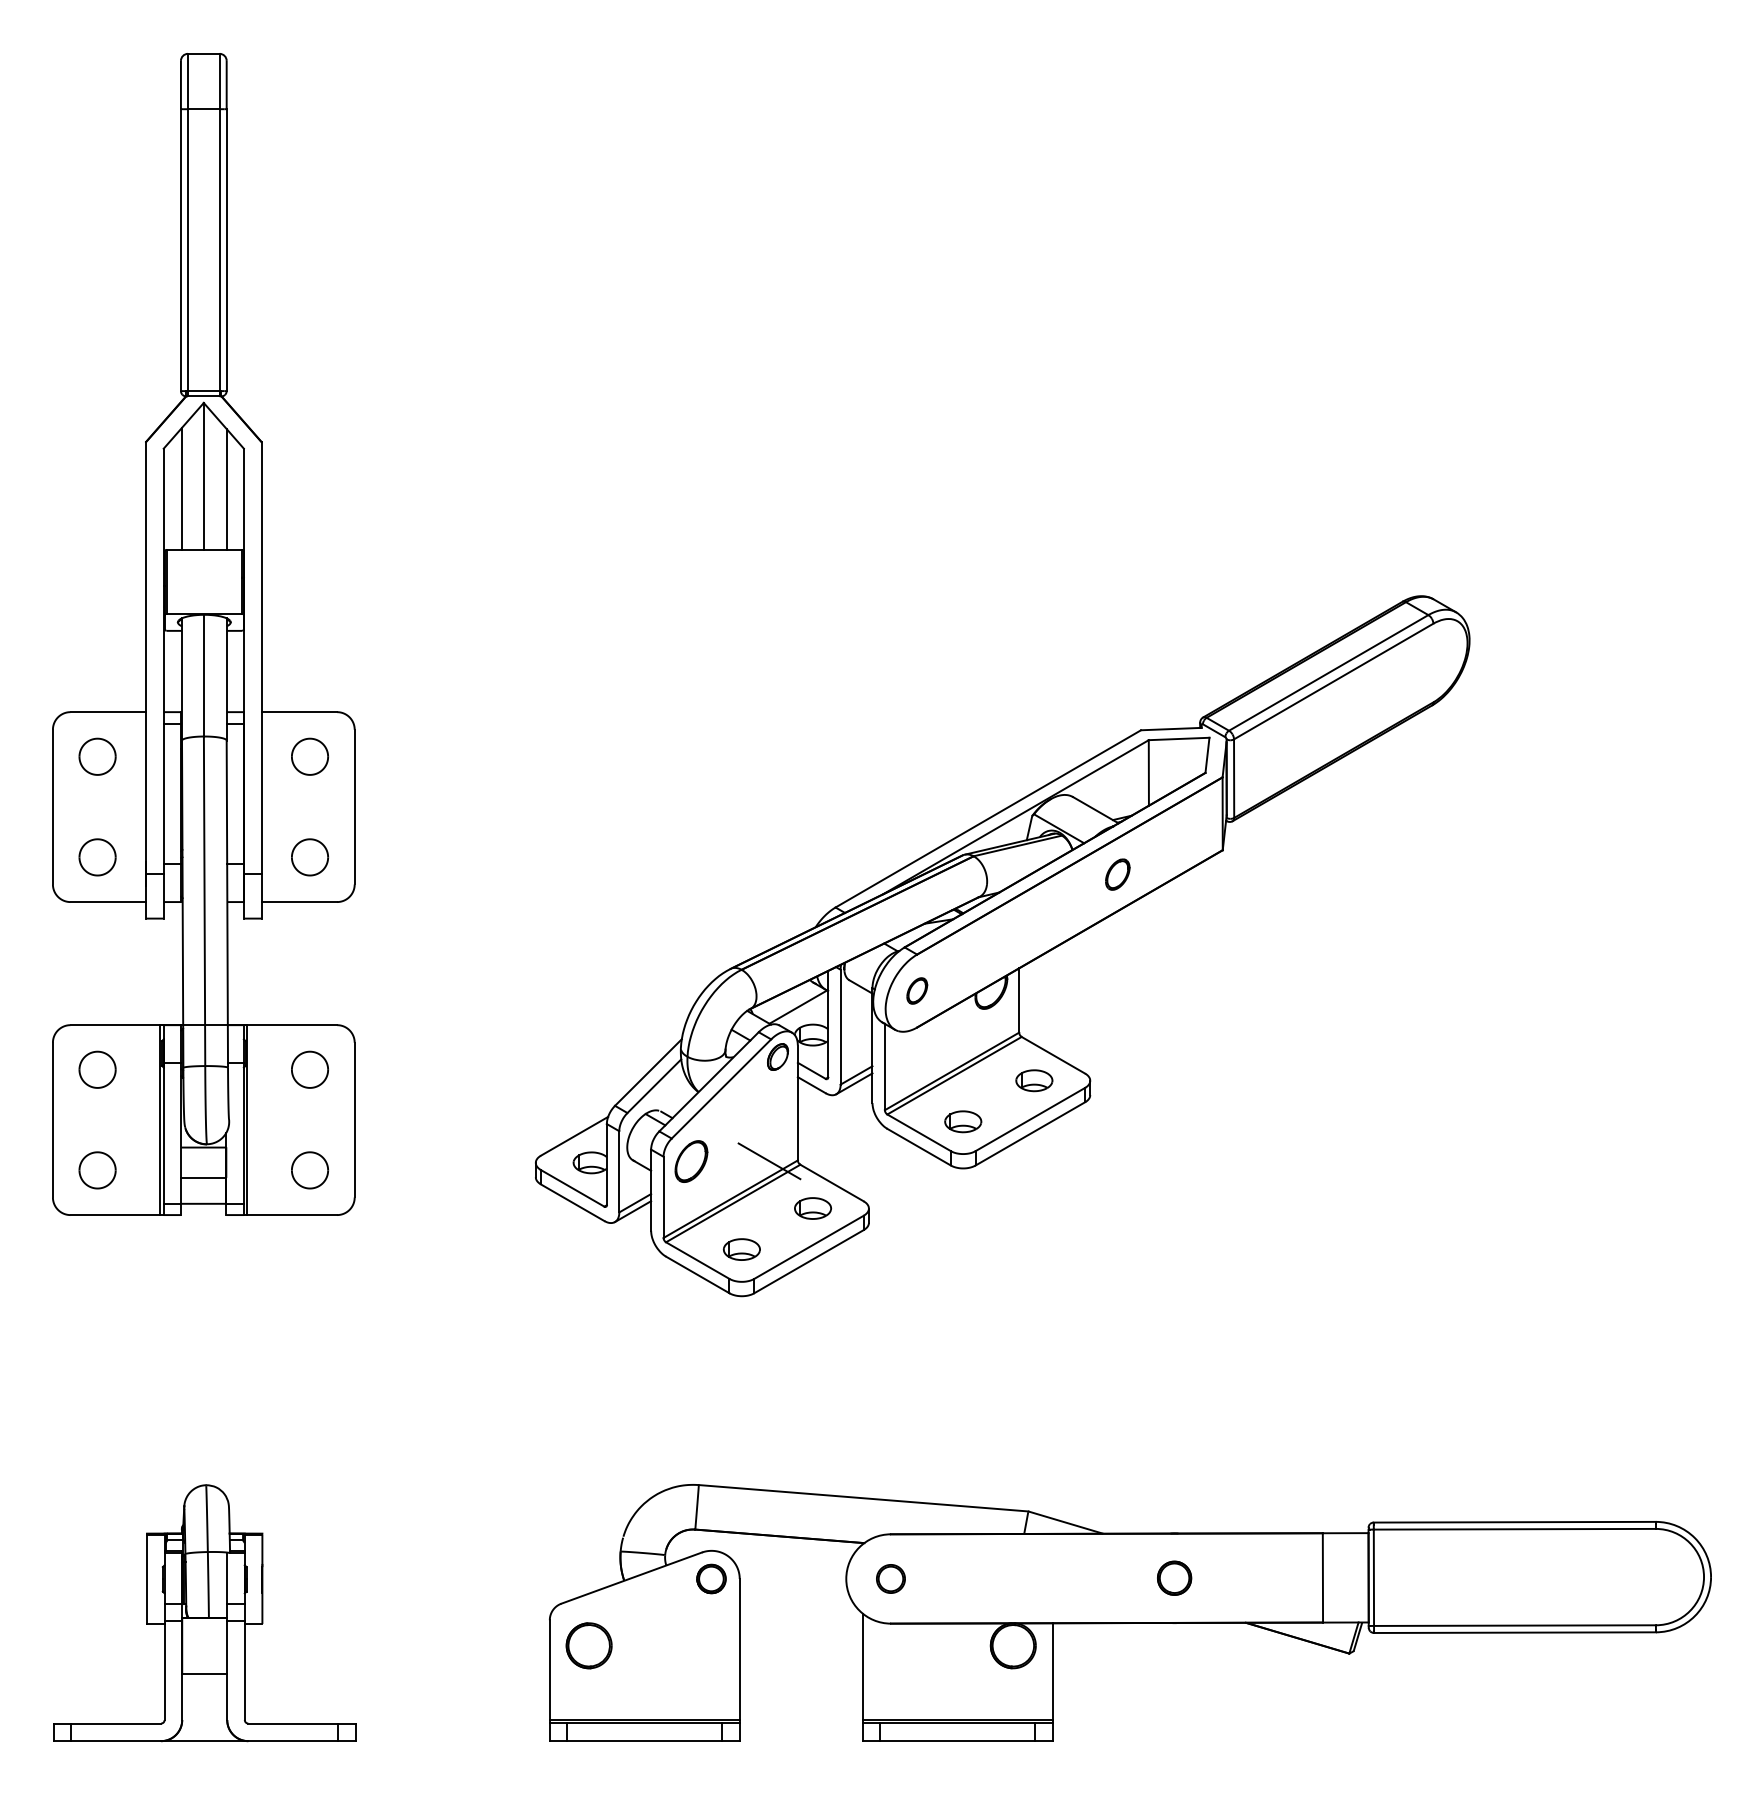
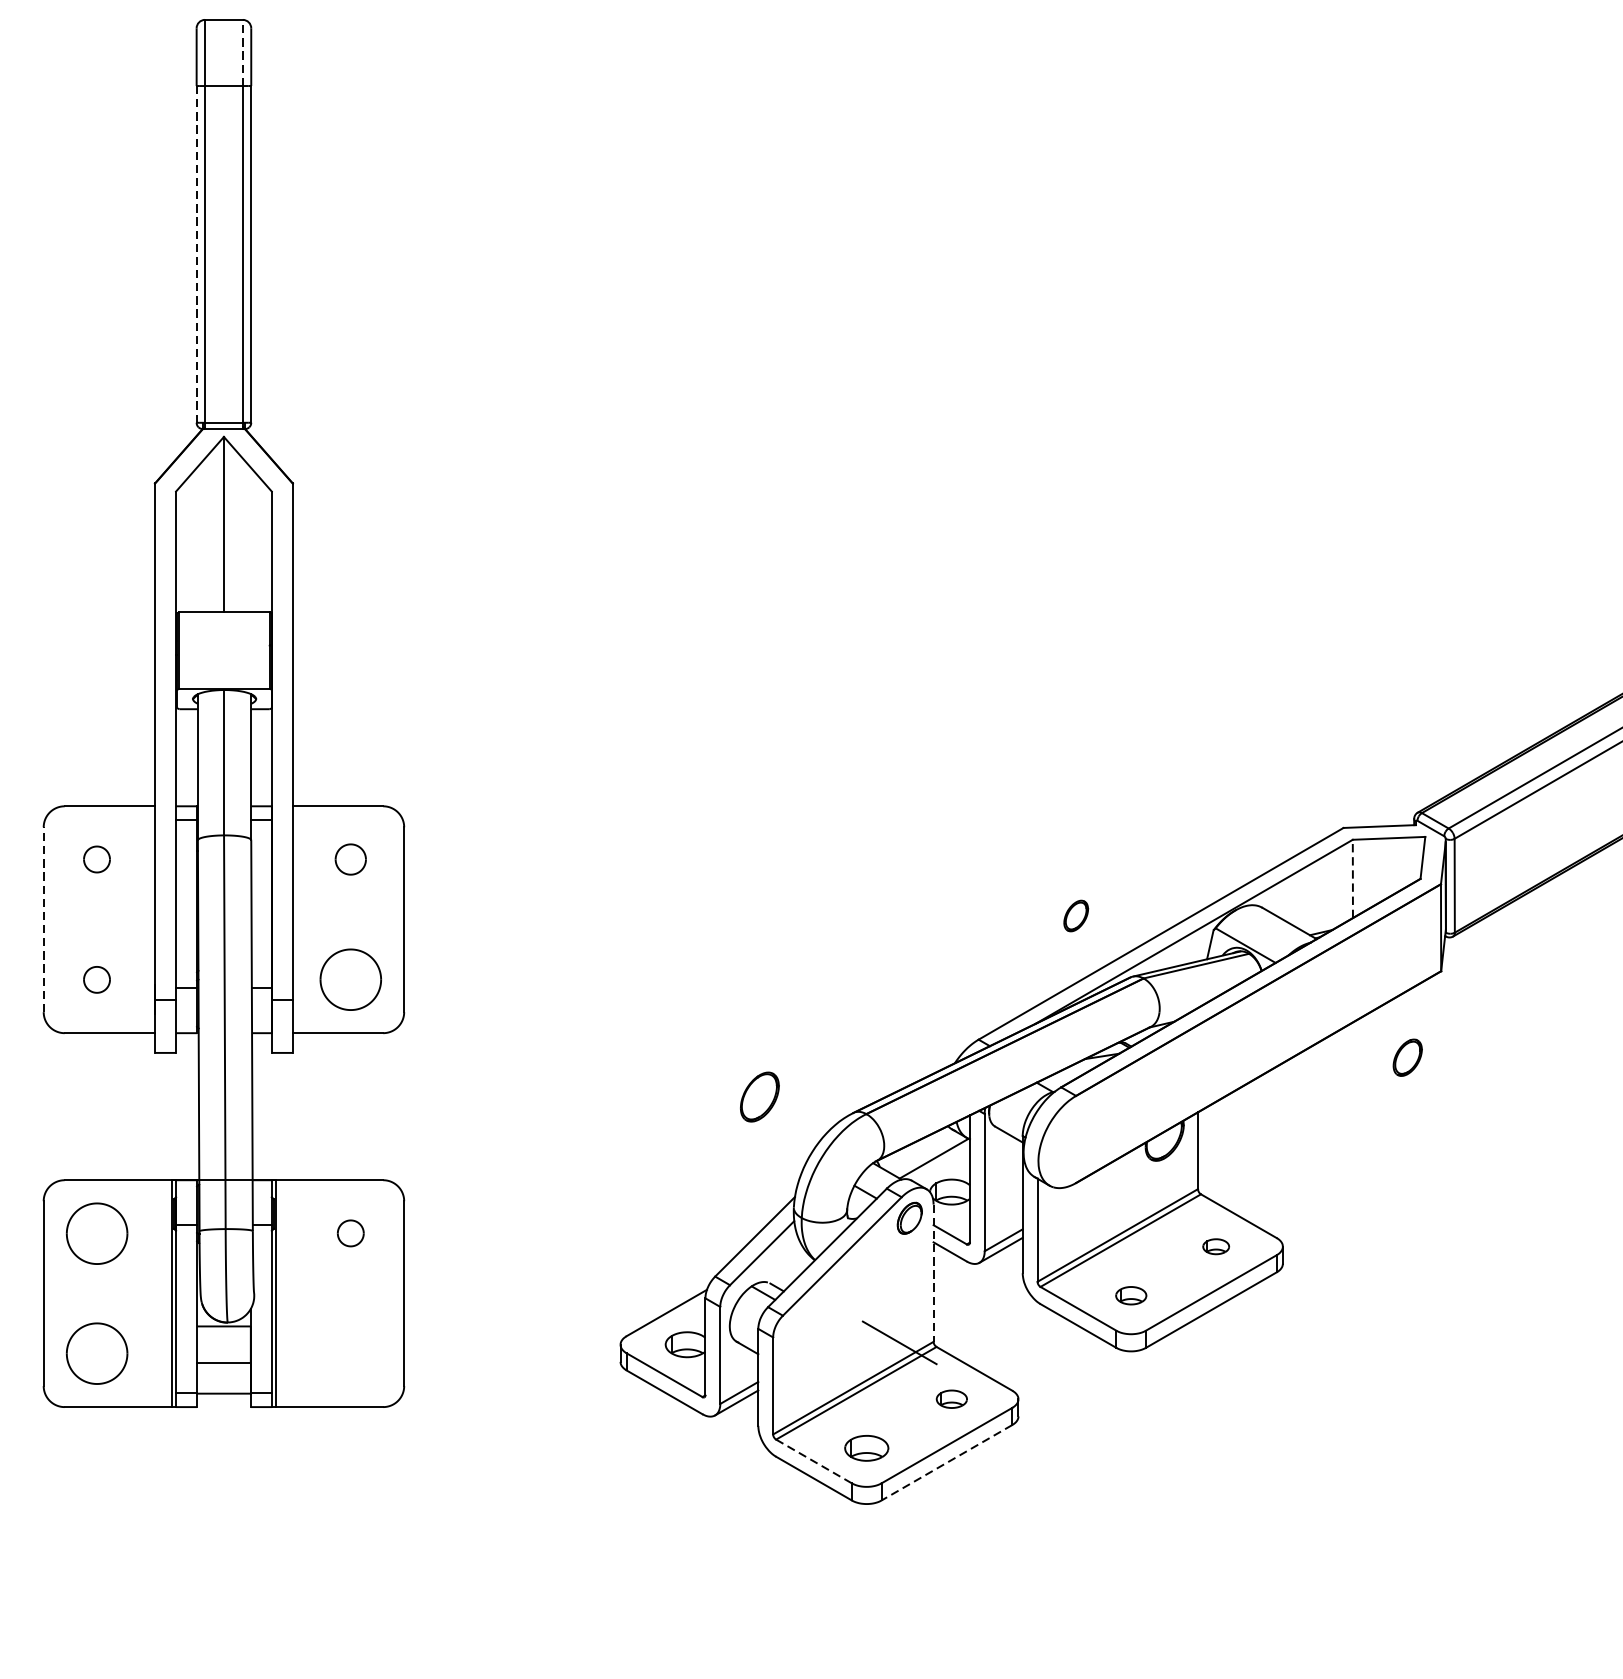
line: (219, 81) -> (242, 52), solid -> dashed
line: (180, 250) -> (196, 254), solid -> dashed
line: (182, 488) -> (198, 539), removed
line: (226, 489) -> (251, 540), removed
part: (97, 756) -> (96, 859), size x0.6
part: (309, 756) -> (350, 859), size x0.7
line: (1148, 772) -> (1352, 878), solid -> dashed
line: (52, 806) -> (43, 919), solid -> dashed
part: (97, 857) -> (96, 979), size x0.6
part: (309, 857) -> (350, 979), size x1.4
part: (1117, 874) -> (1407, 1057), moved
part: (917, 990) -> (1076, 915), moved
part: (97, 1069) -> (96, 1233), size x1.4
part: (309, 1069) -> (350, 1233), size x0.6
part: (1034, 1080) -> (1216, 1246), size x0.6
line: (797, 1103) -> (933, 1273), solid -> dashed
part: (963, 1121) -> (1131, 1295), size x0.7
part: (691, 1161) -> (759, 1097), moved
part: (97, 1170) -> (96, 1353), size x1.4
part: (309, 1170) -> (350, 1353), removed
part: (813, 1208) -> (952, 1399), size x0.7
line: (697, 1260) -> (813, 1461), solid -> dashed
line: (808, 1261) -> (946, 1462), solid -> dashed

